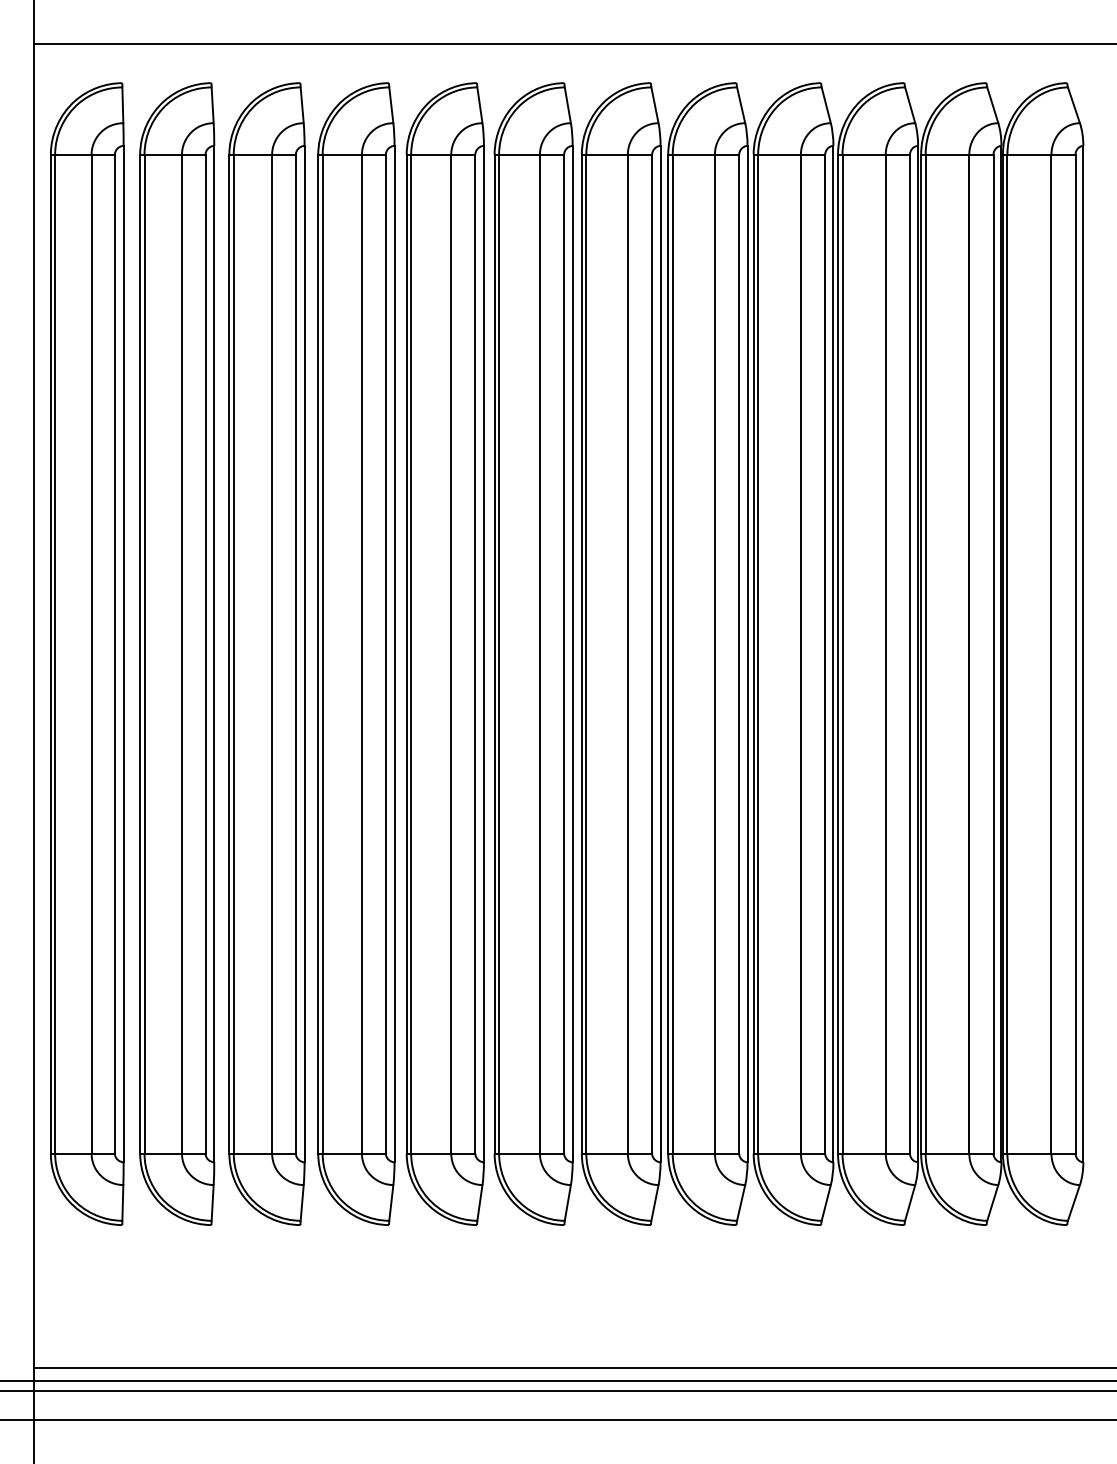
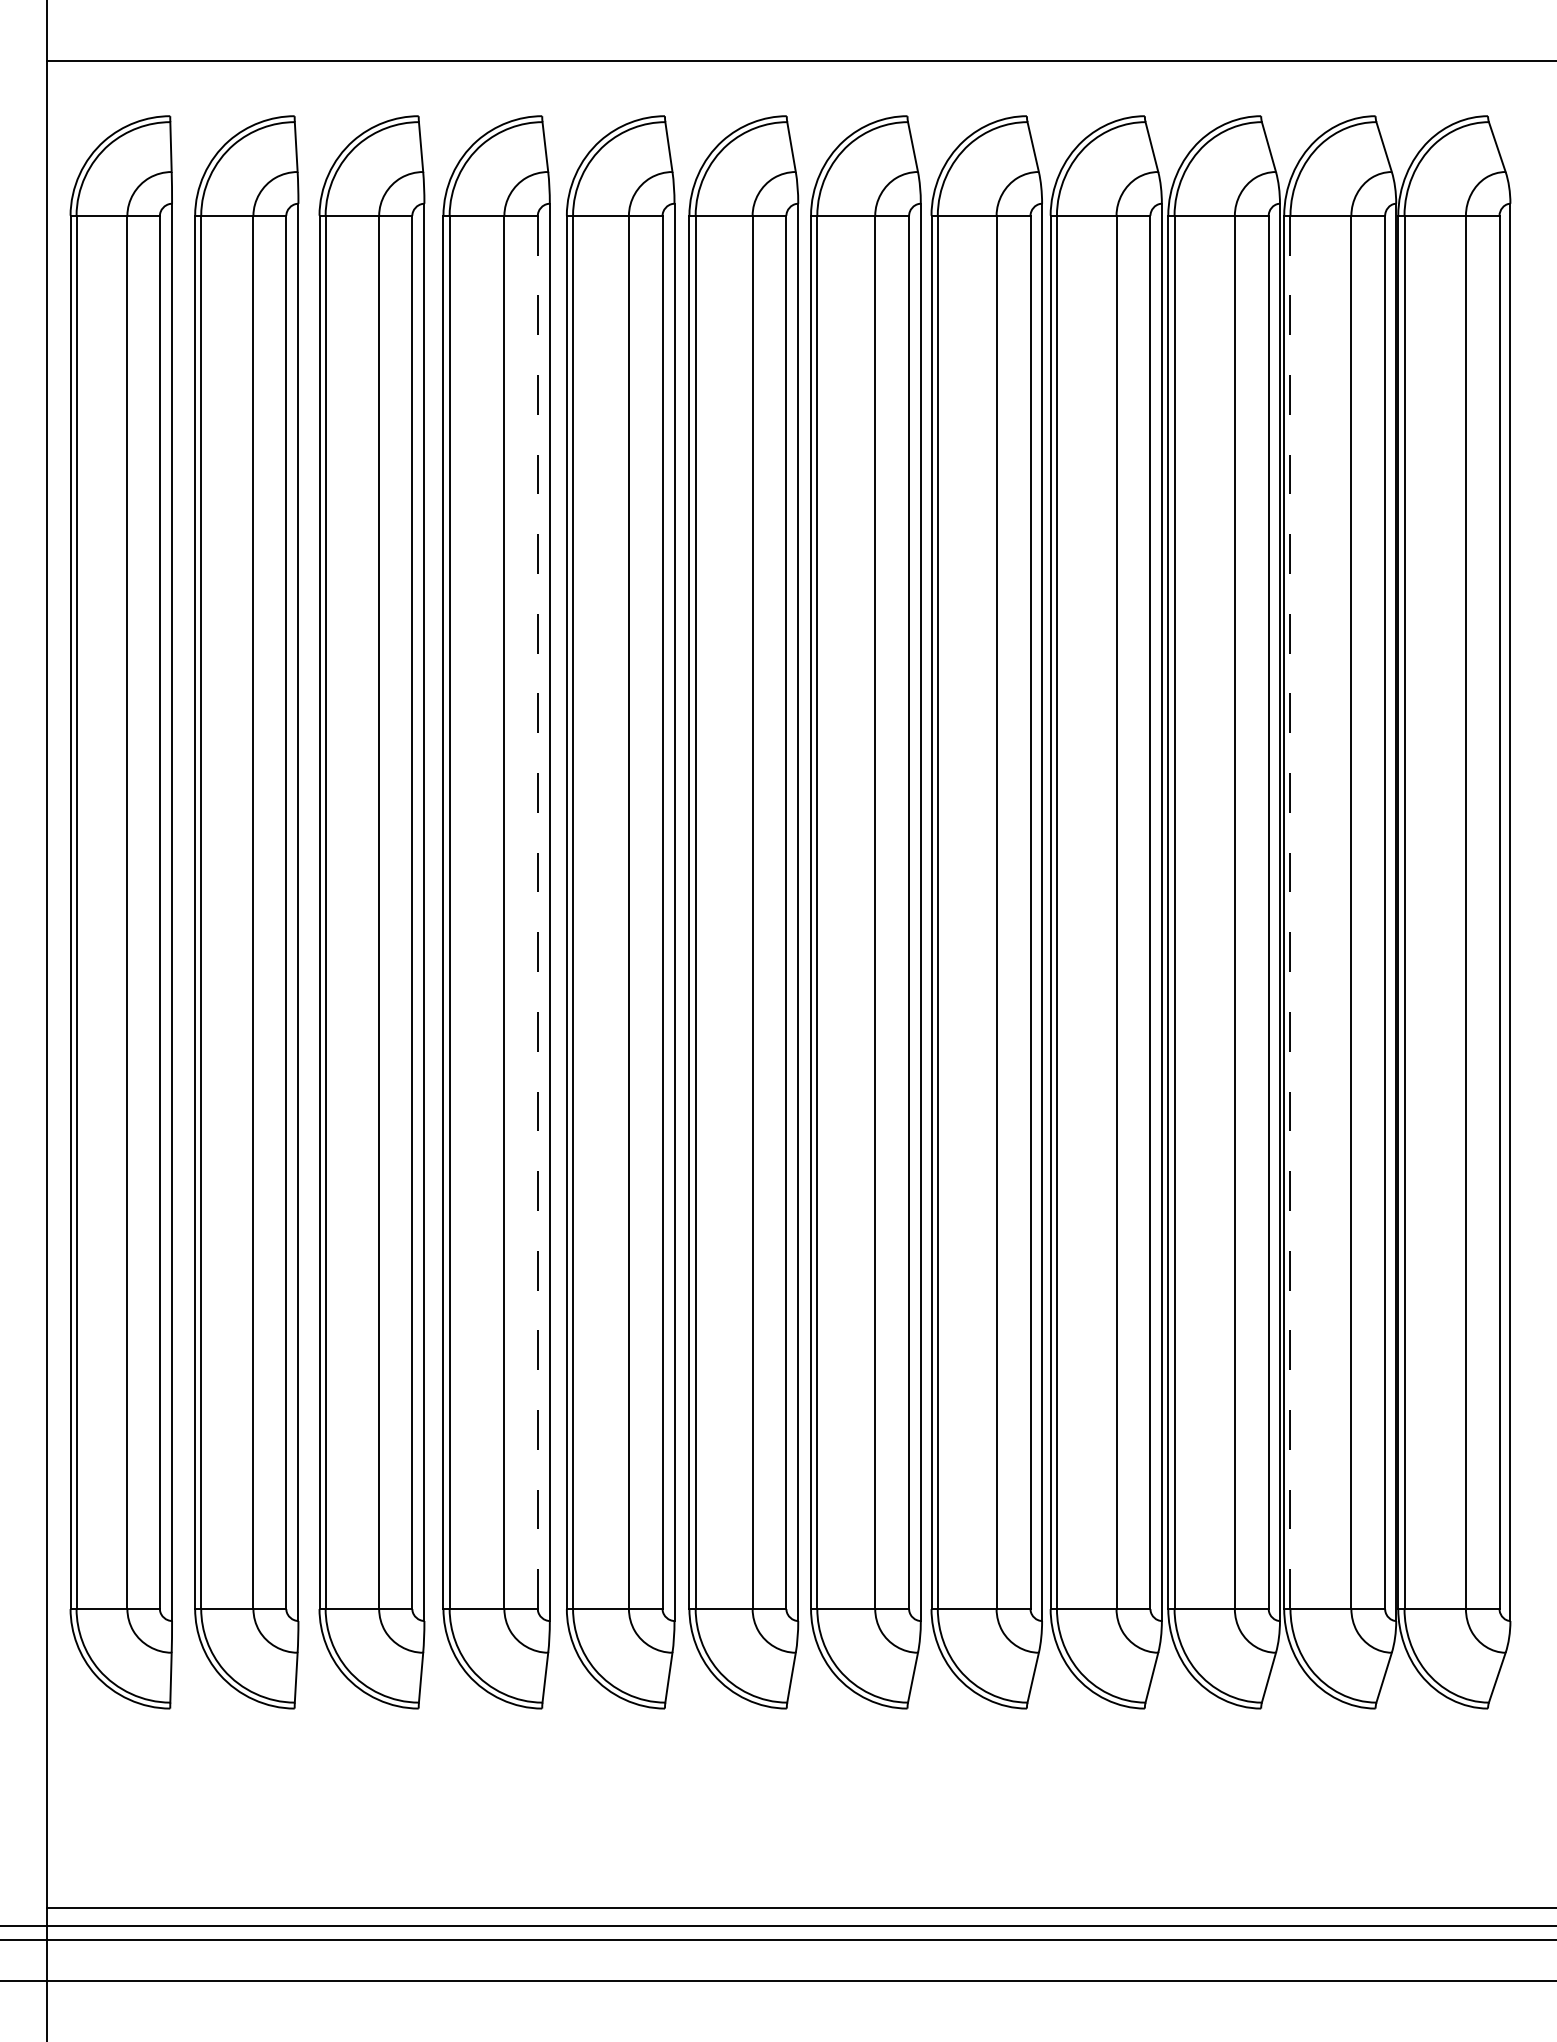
line: (385, 654) -> (537, 912), solid -> dashed
line: (925, 654) -> (1290, 912), solid -> dashed

